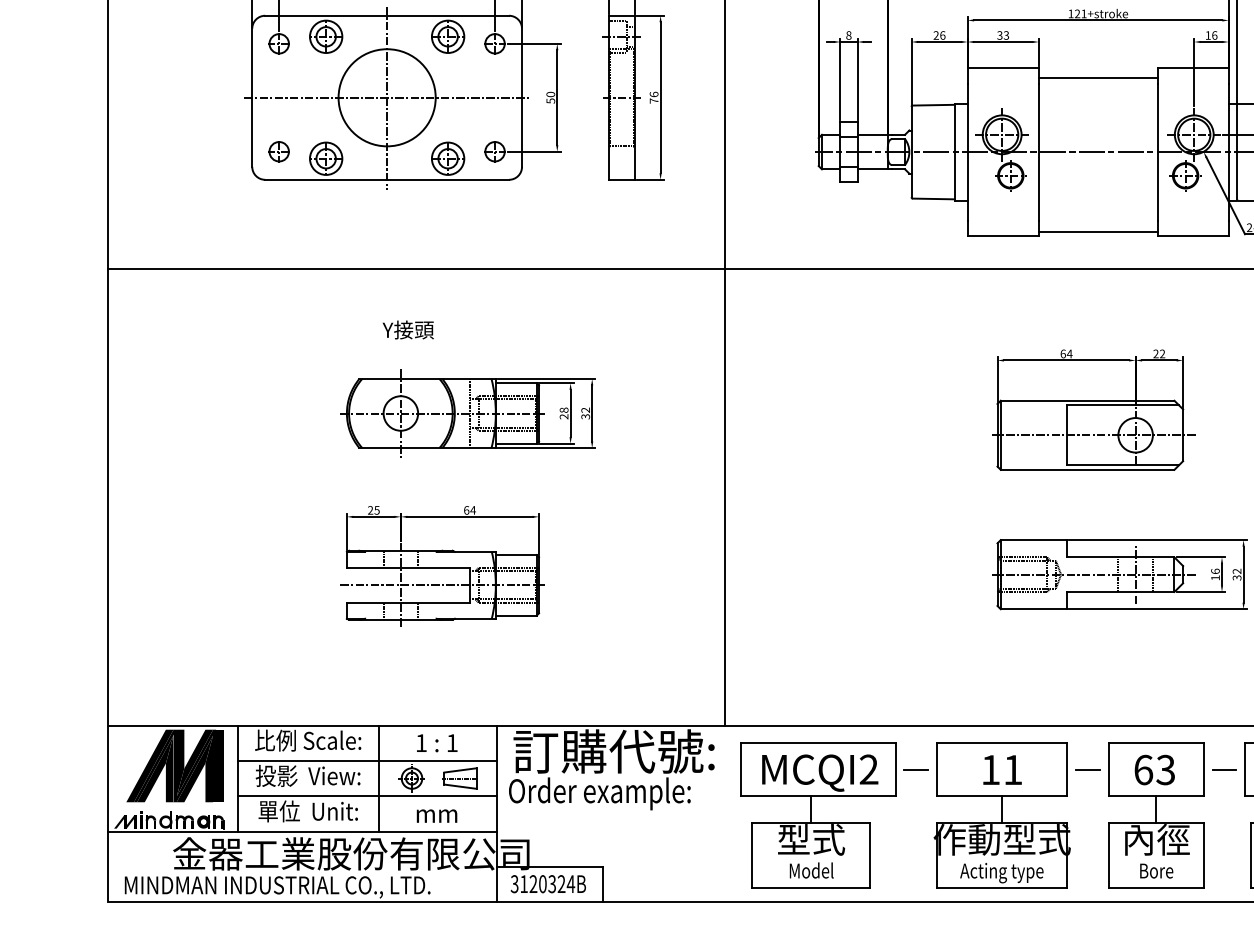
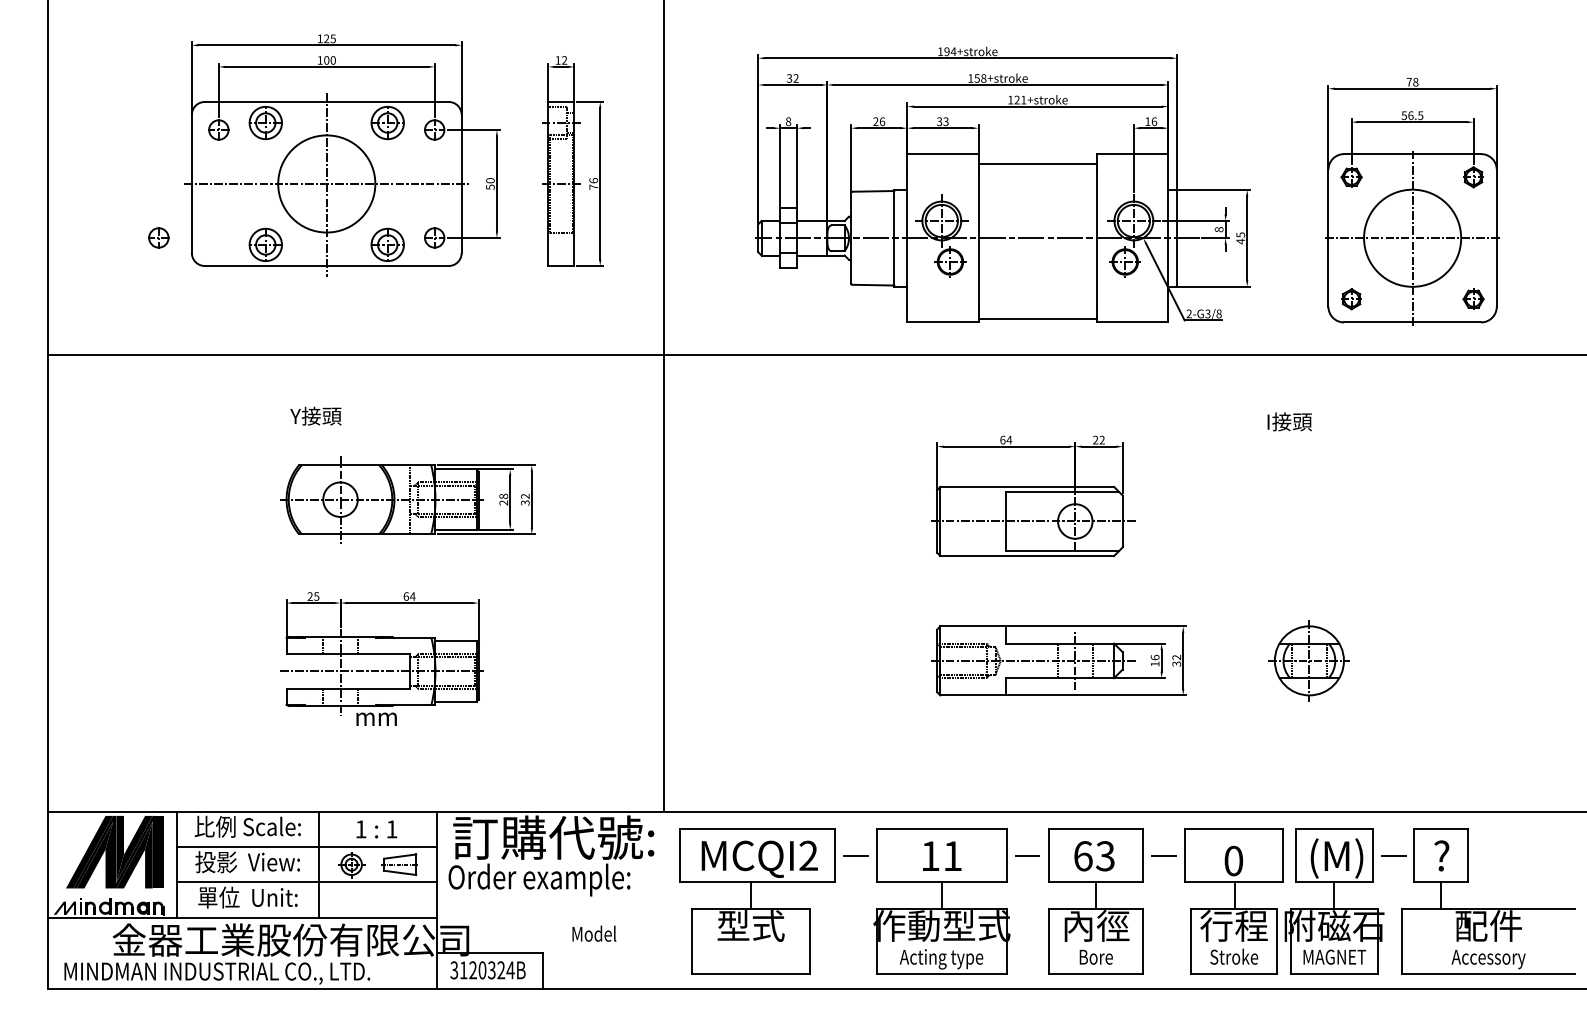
part: (278, 151) -> (158, 237), moved
text: (407, 329) -> (315, 415), moved
text: (436, 815) -> (376, 718), moved
text: (811, 870) -> (594, 933), moved

